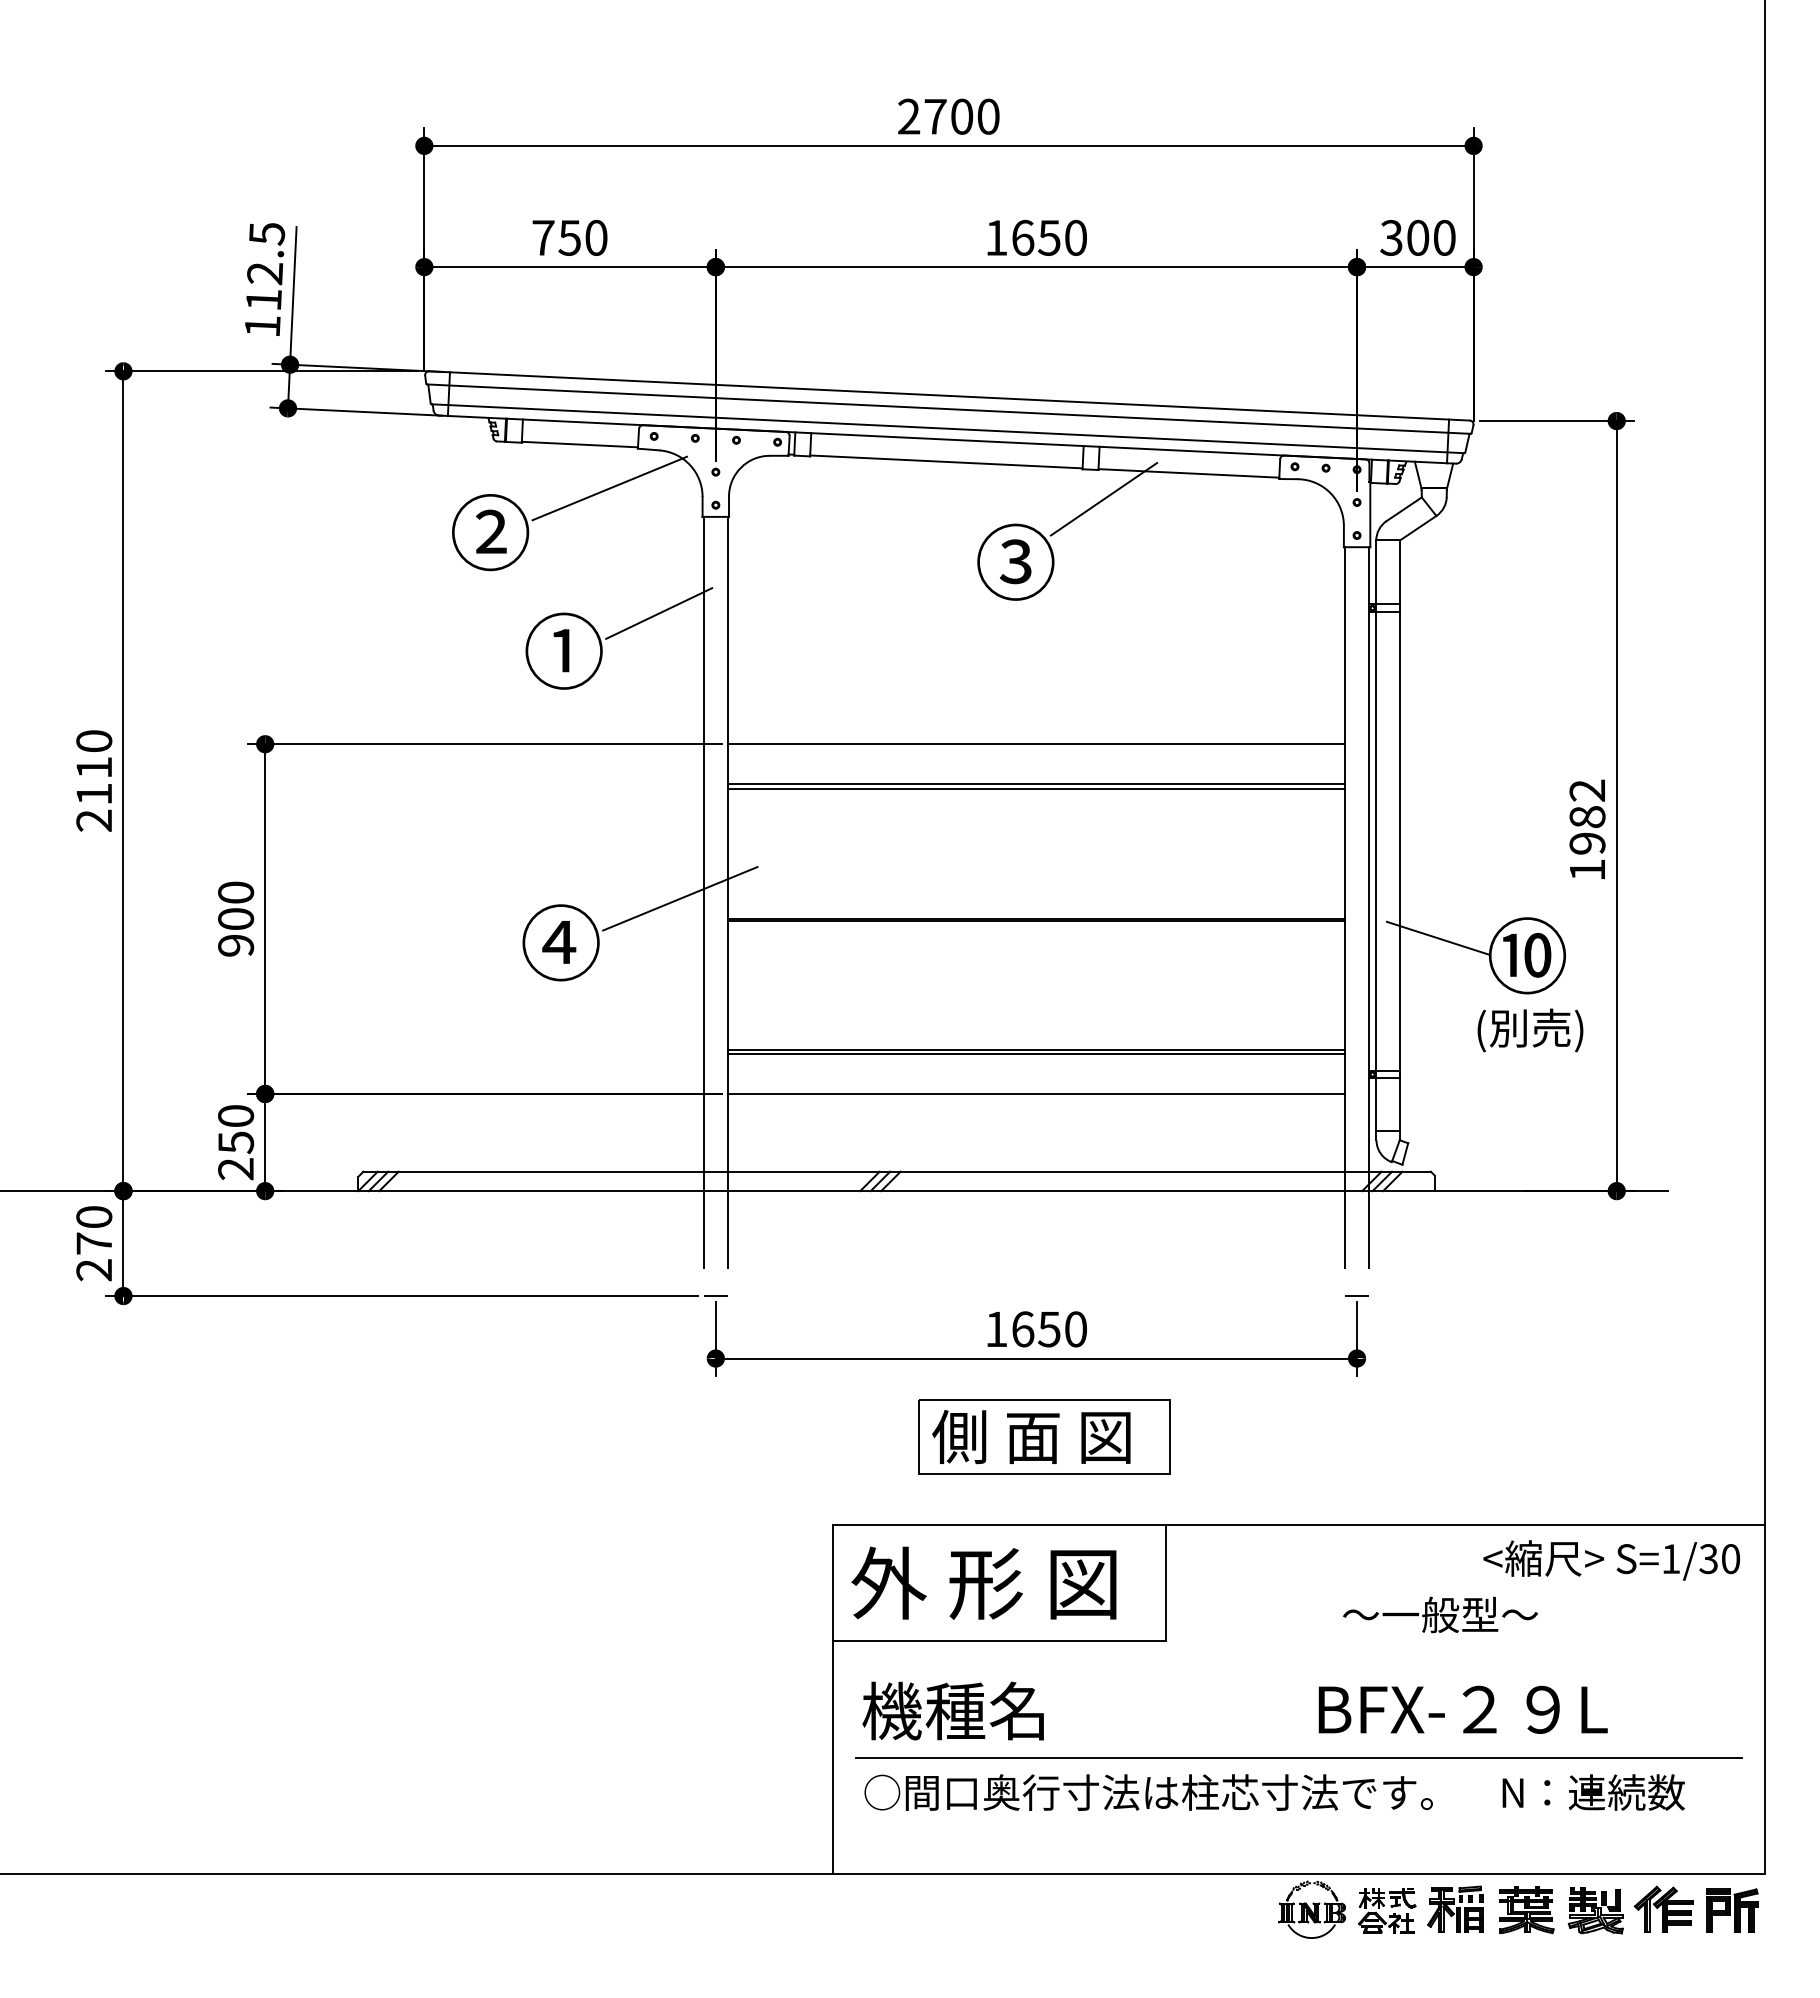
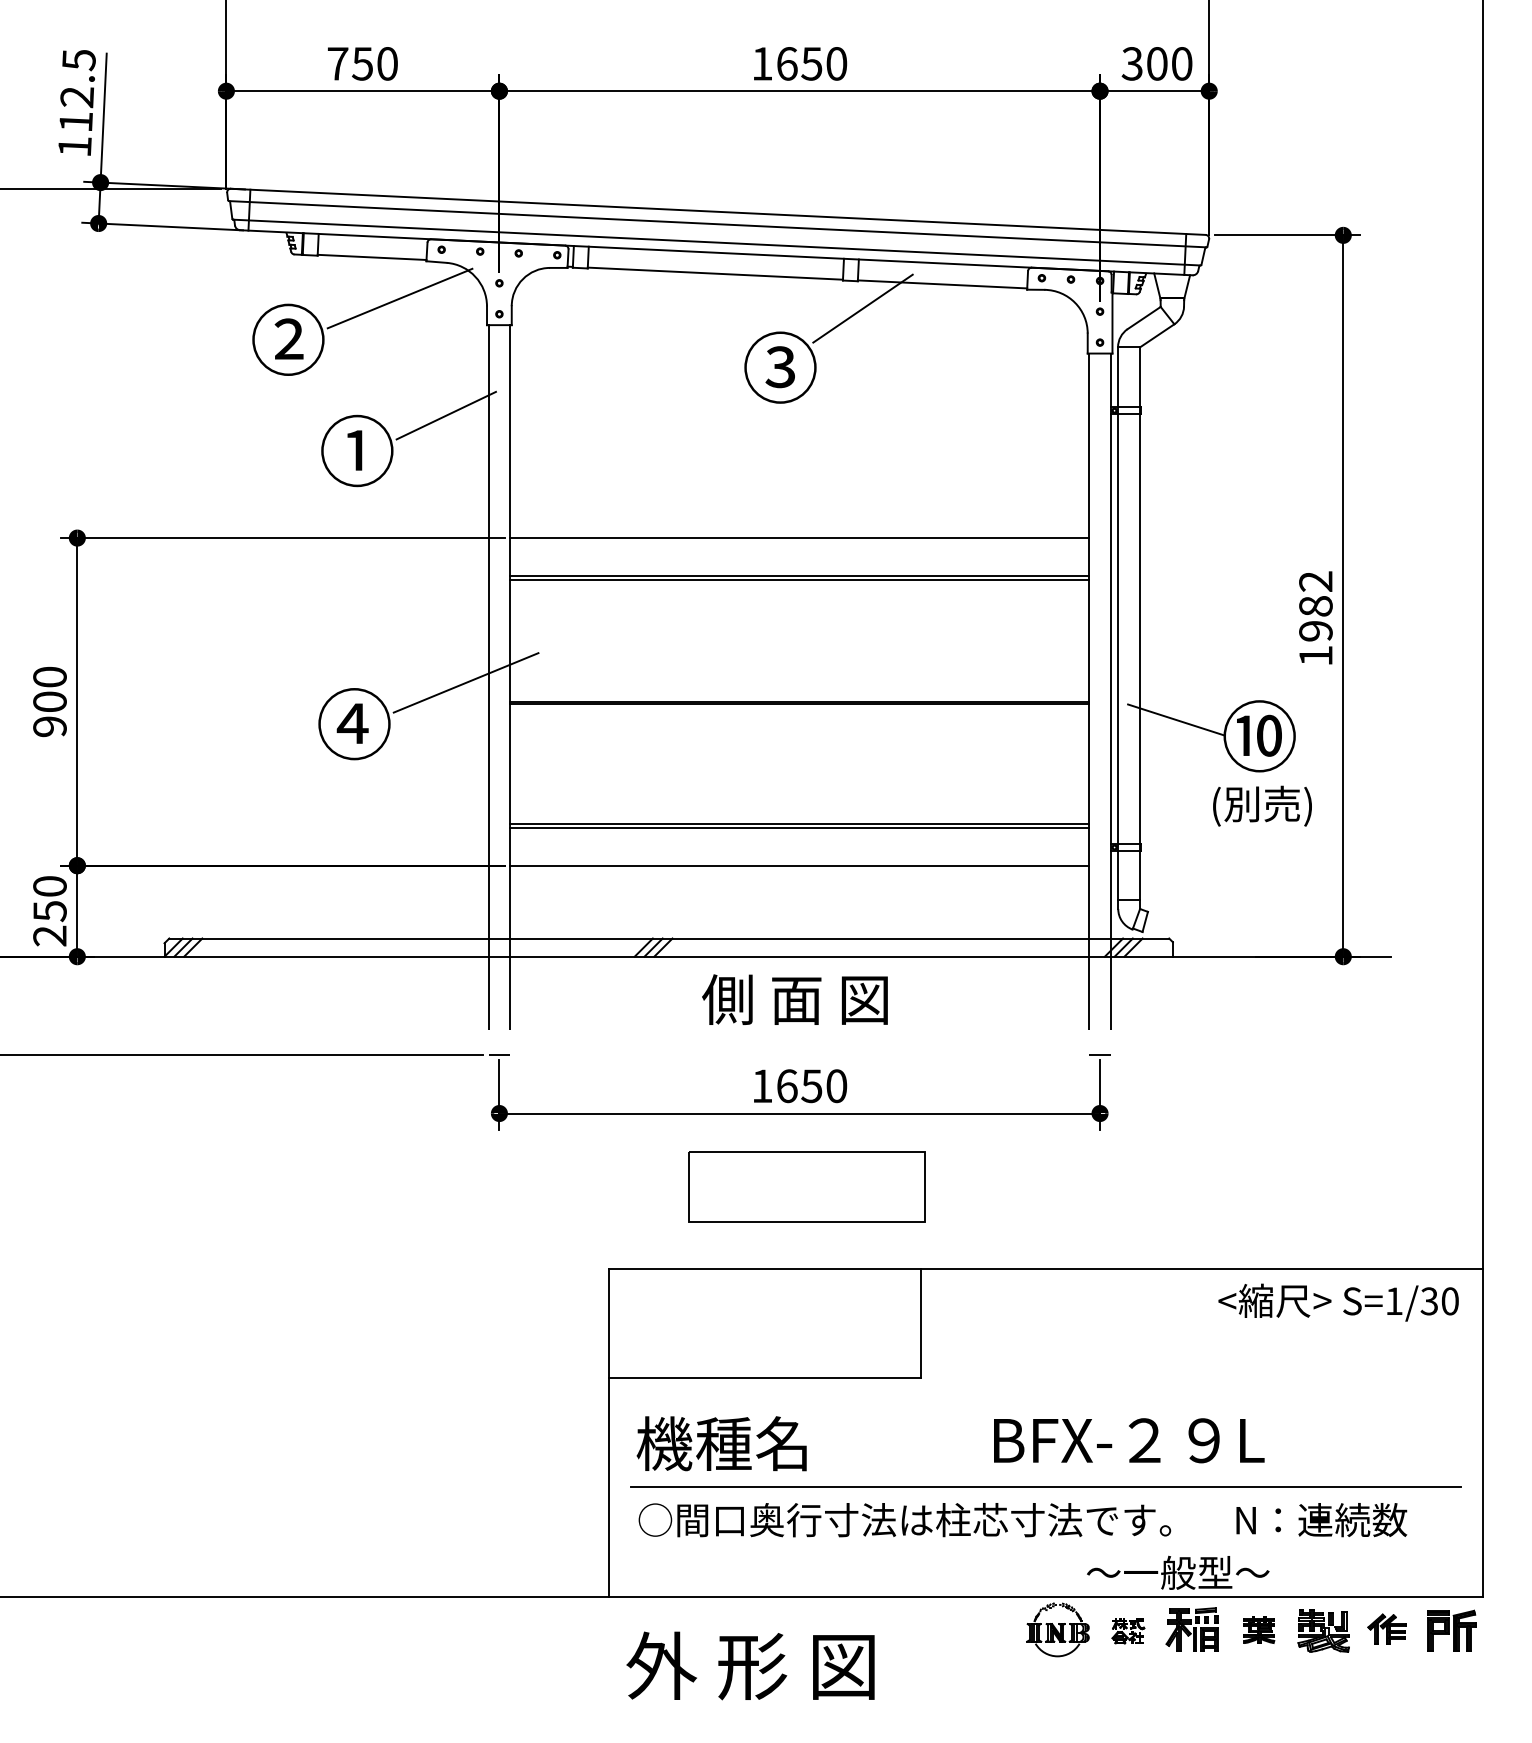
text: (1031, 1437) -> (795, 1000), moved
text: (983, 1582) -> (750, 1665), moved
text: (1440, 1614) -> (1178, 1572), moved
text: (1462, 1709) -> (1128, 1440), moved
part: (1663, 1908) -> (1387, 1628), size x0.7
part: (1526, 1909) -> (1258, 1629), size x0.6
part: (1387, 1910) -> (1128, 1630), size x0.6

